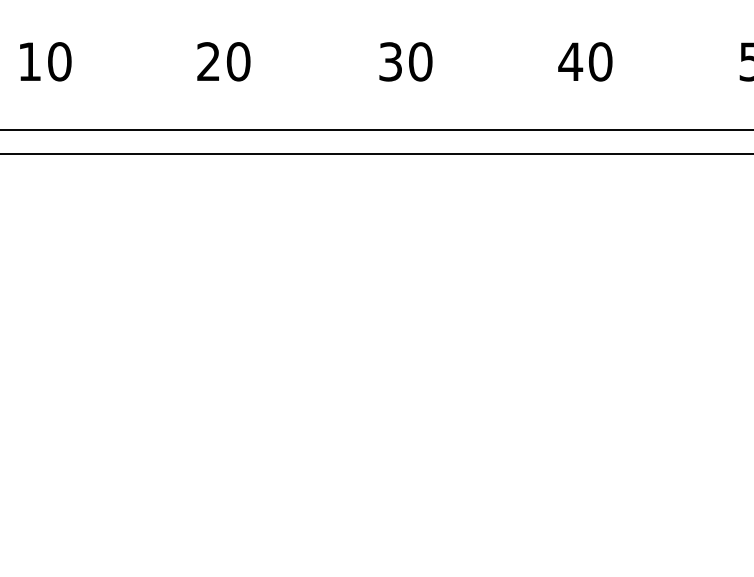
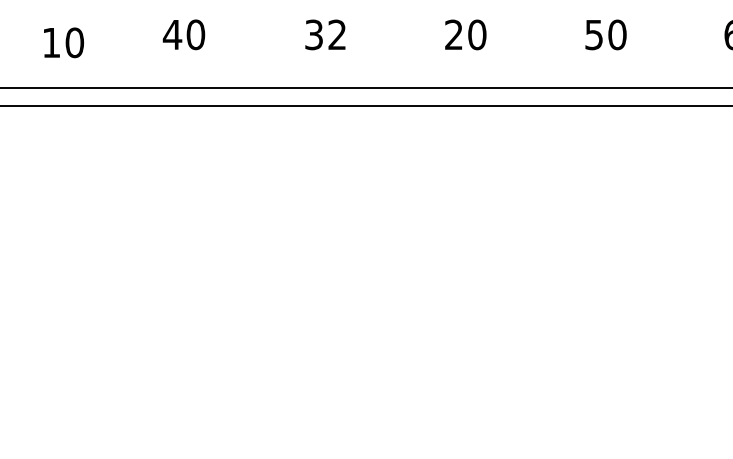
text: (45, 61) -> (63, 42), moved
text: (208, 61) -> (172, 34), 20 -> 40
text: (420, 61) -> (337, 34), 30 -> 32
text: (570, 61) -> (453, 34), 40 -> 20

